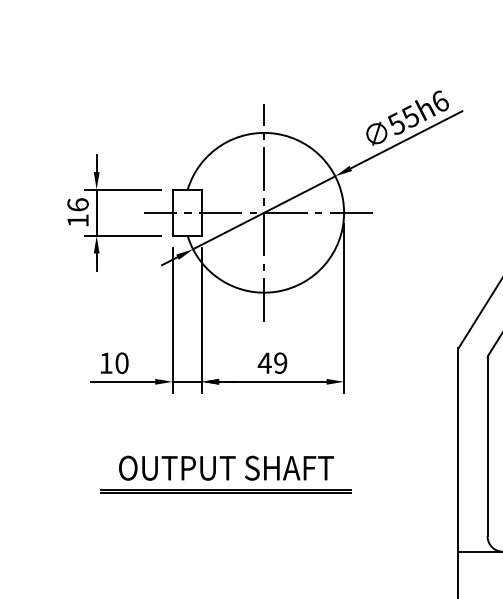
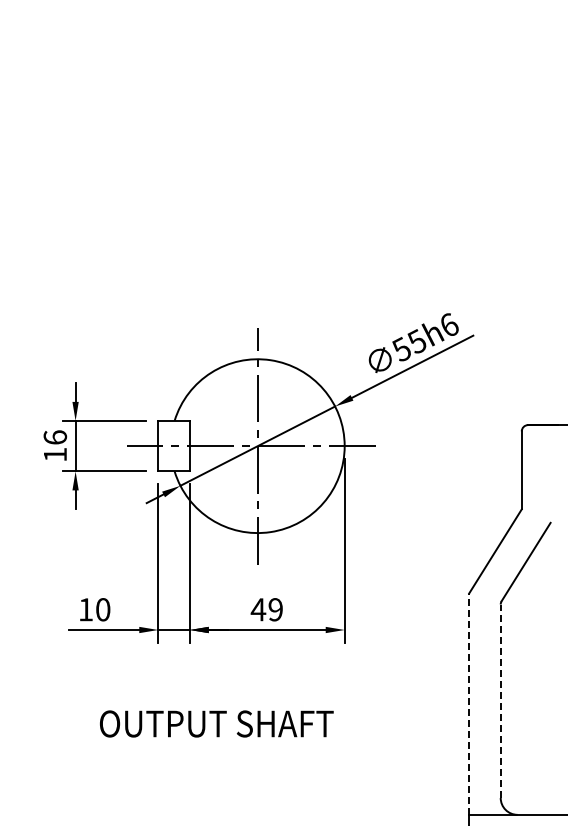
line: (487, 447) -> (500, 701), solid -> dashed
line: (458, 450) -> (469, 704), solid -> dashed
line: (226, 490) -> (216, 748), removed

